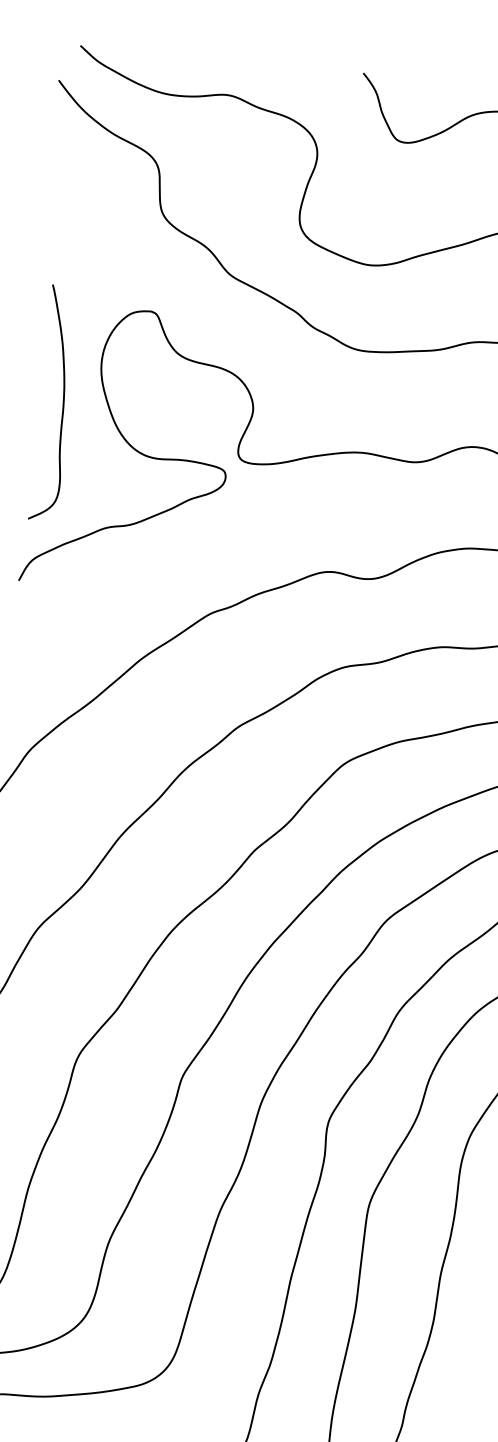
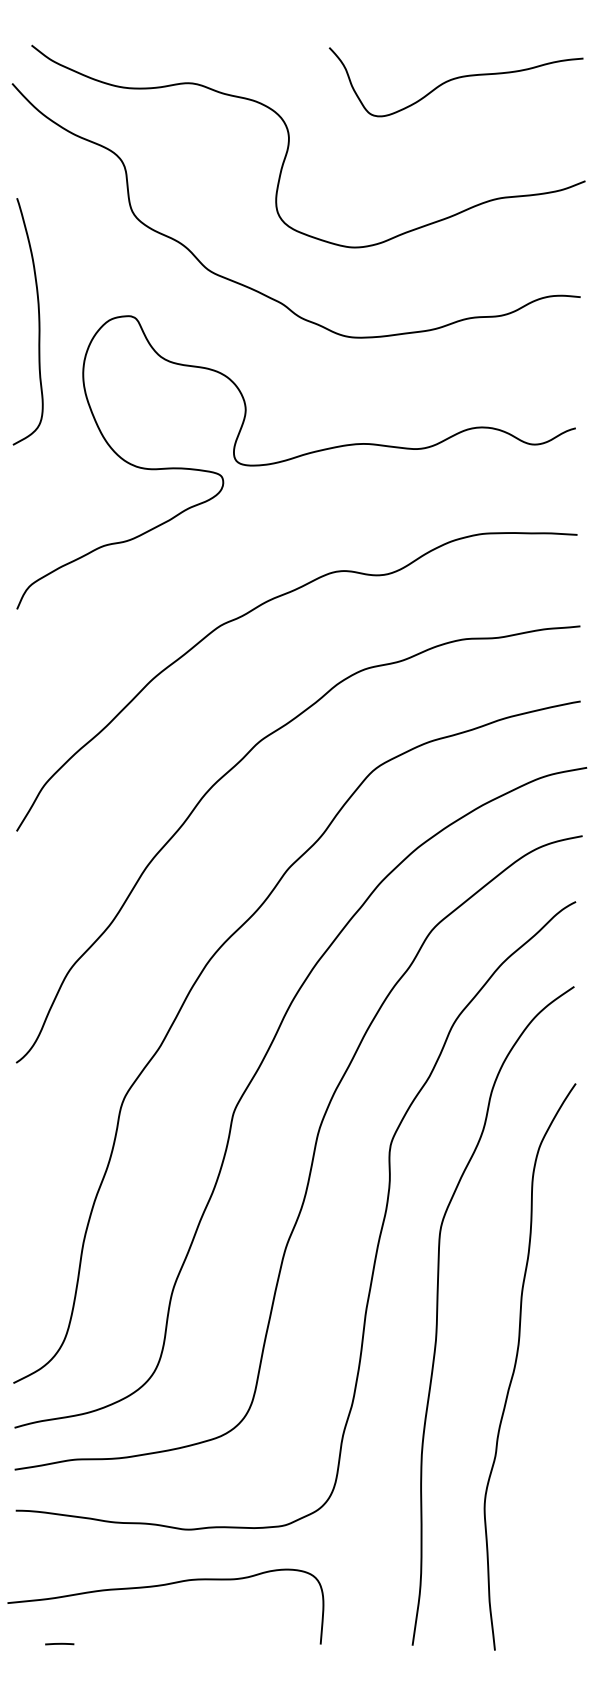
curve: (62, 403) -> (38, 321), moved

